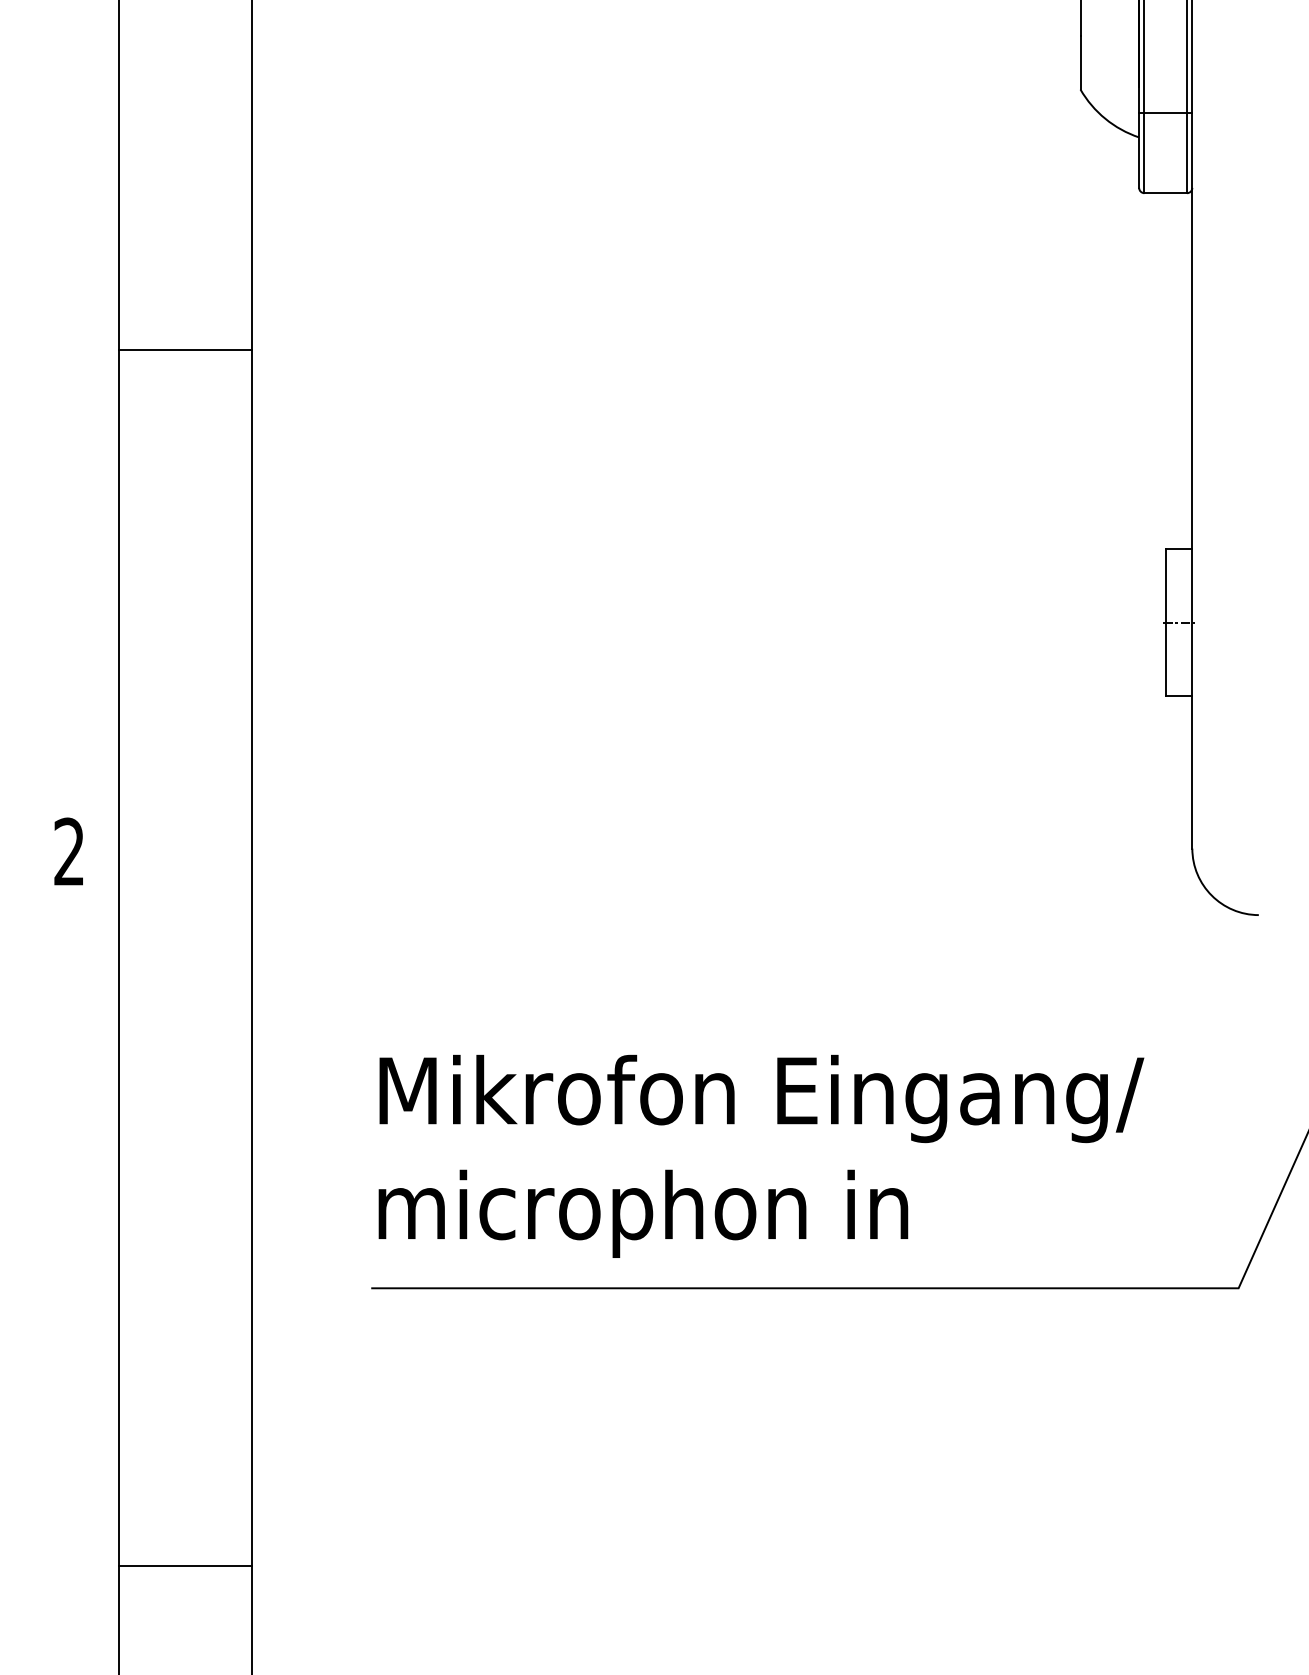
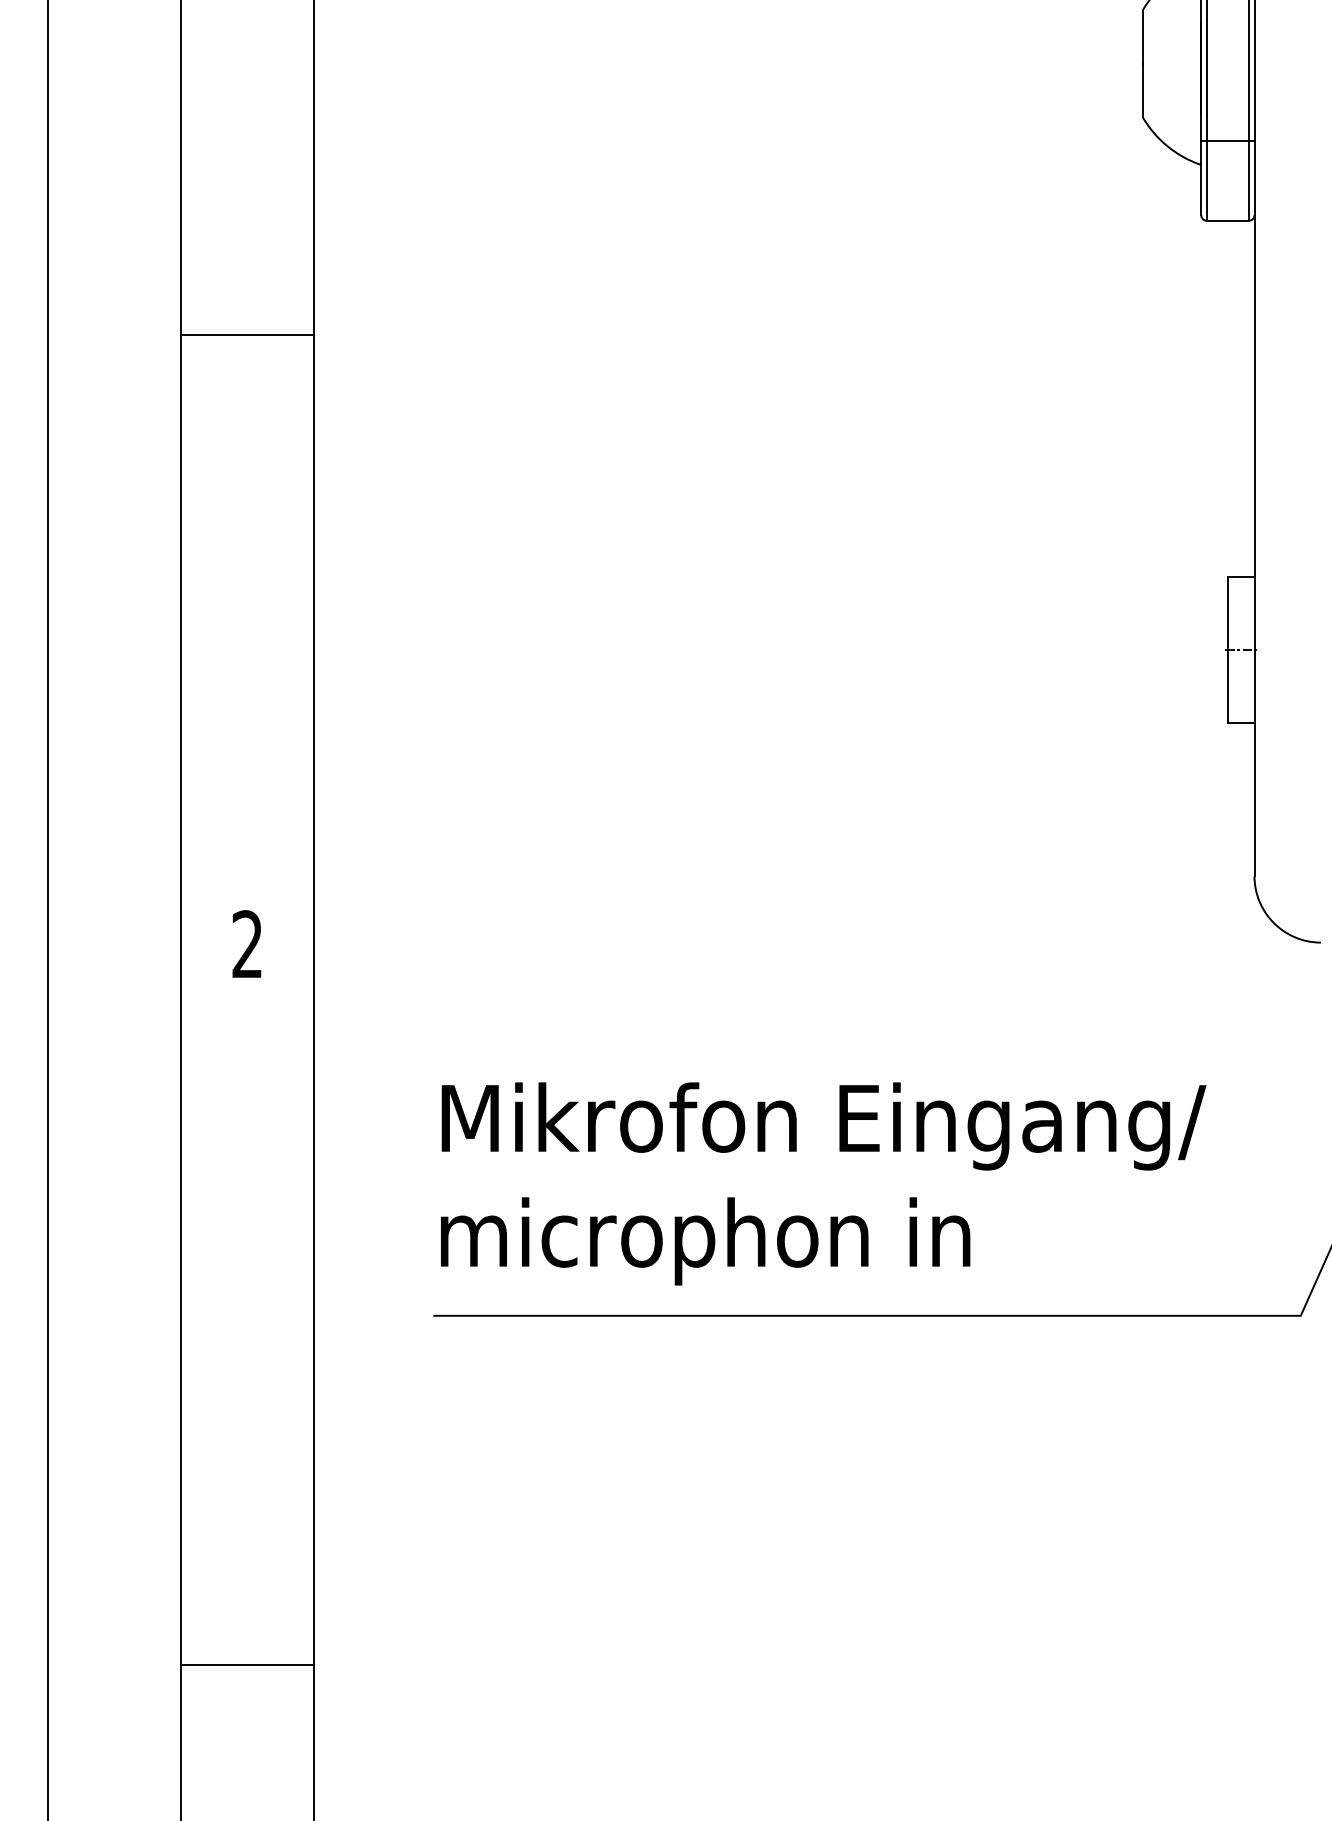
line: (185, 349) -> (247, 335), moved
text: (68, 850) -> (246, 943), moved
line: (185, 1565) -> (247, 1665), moved

